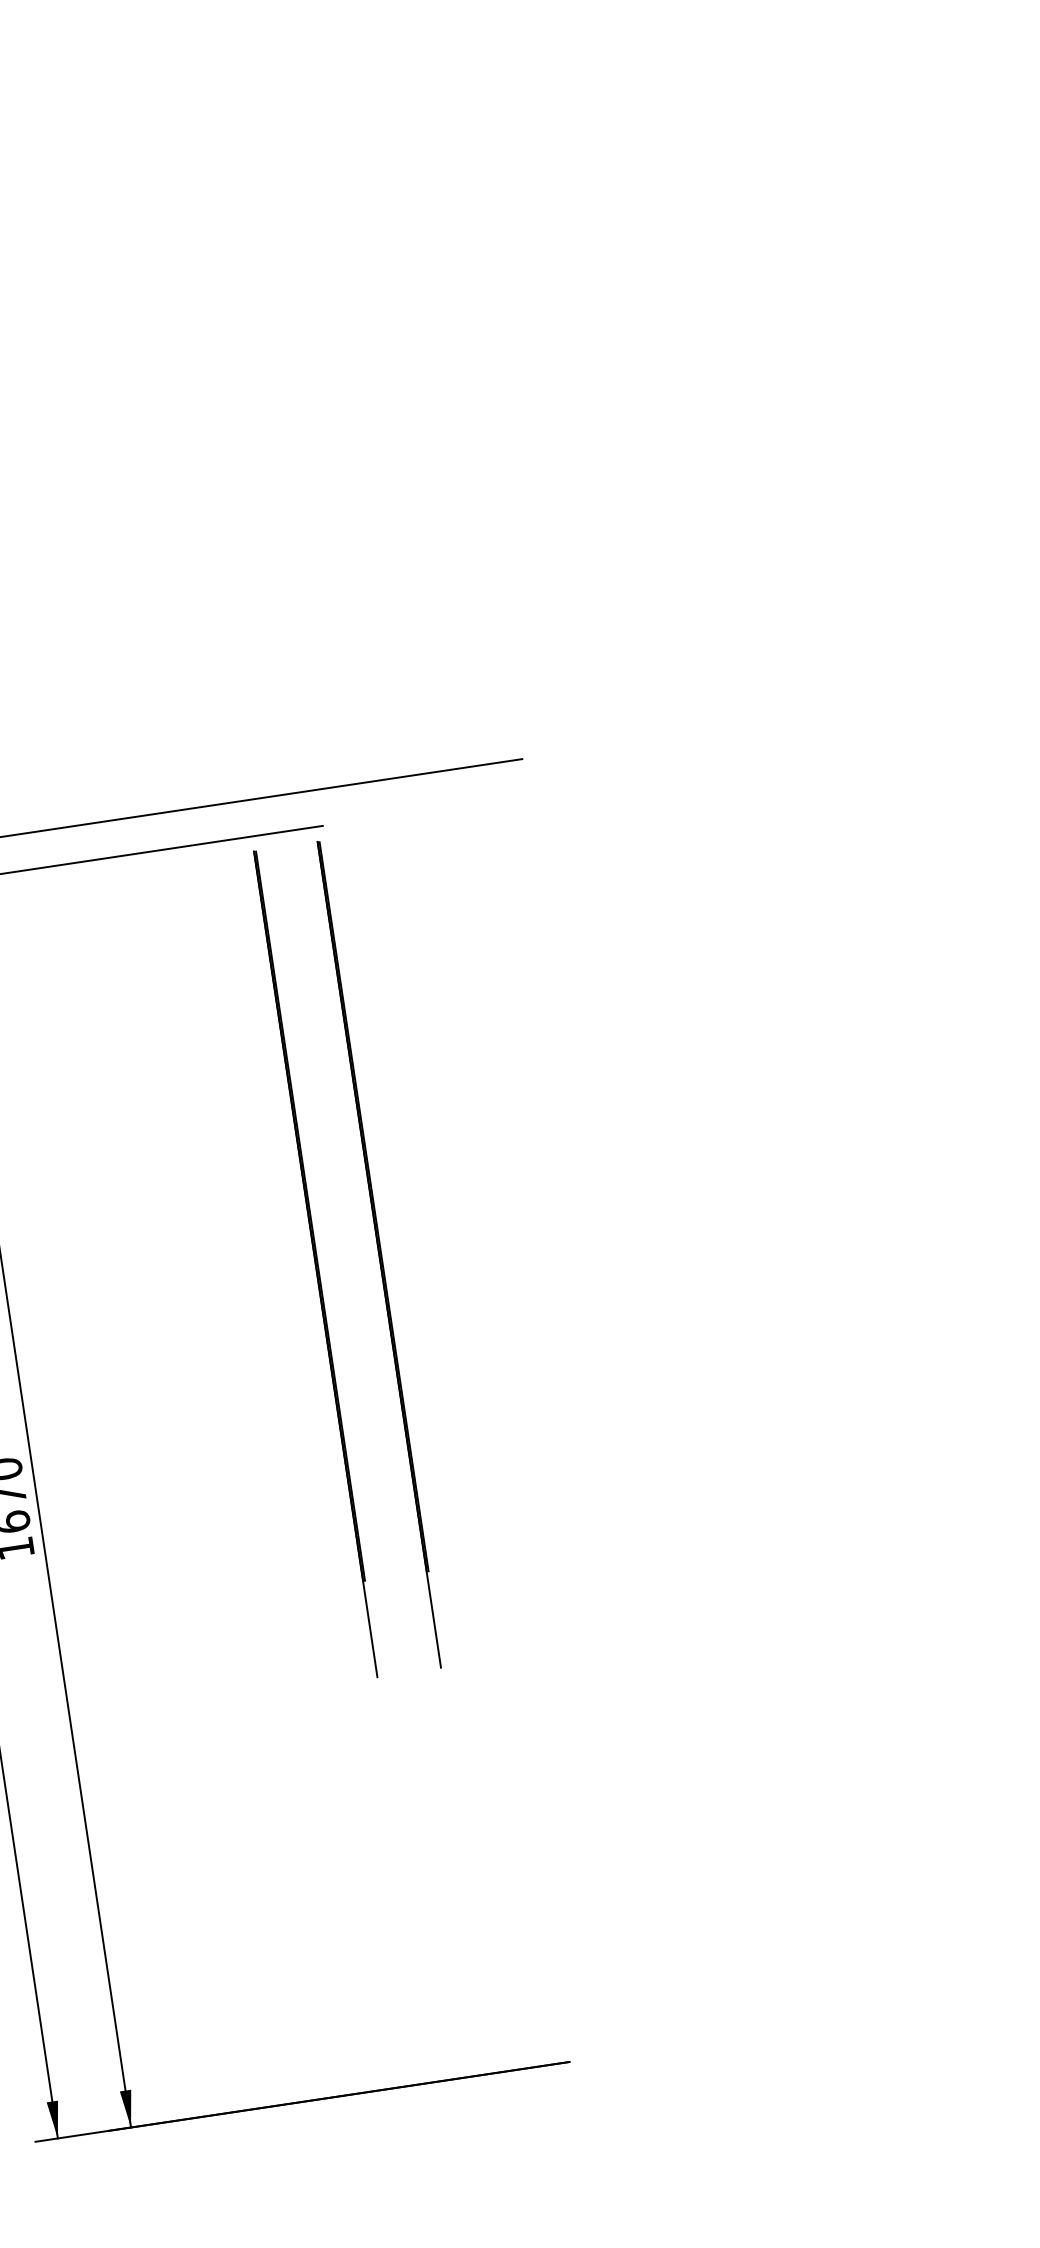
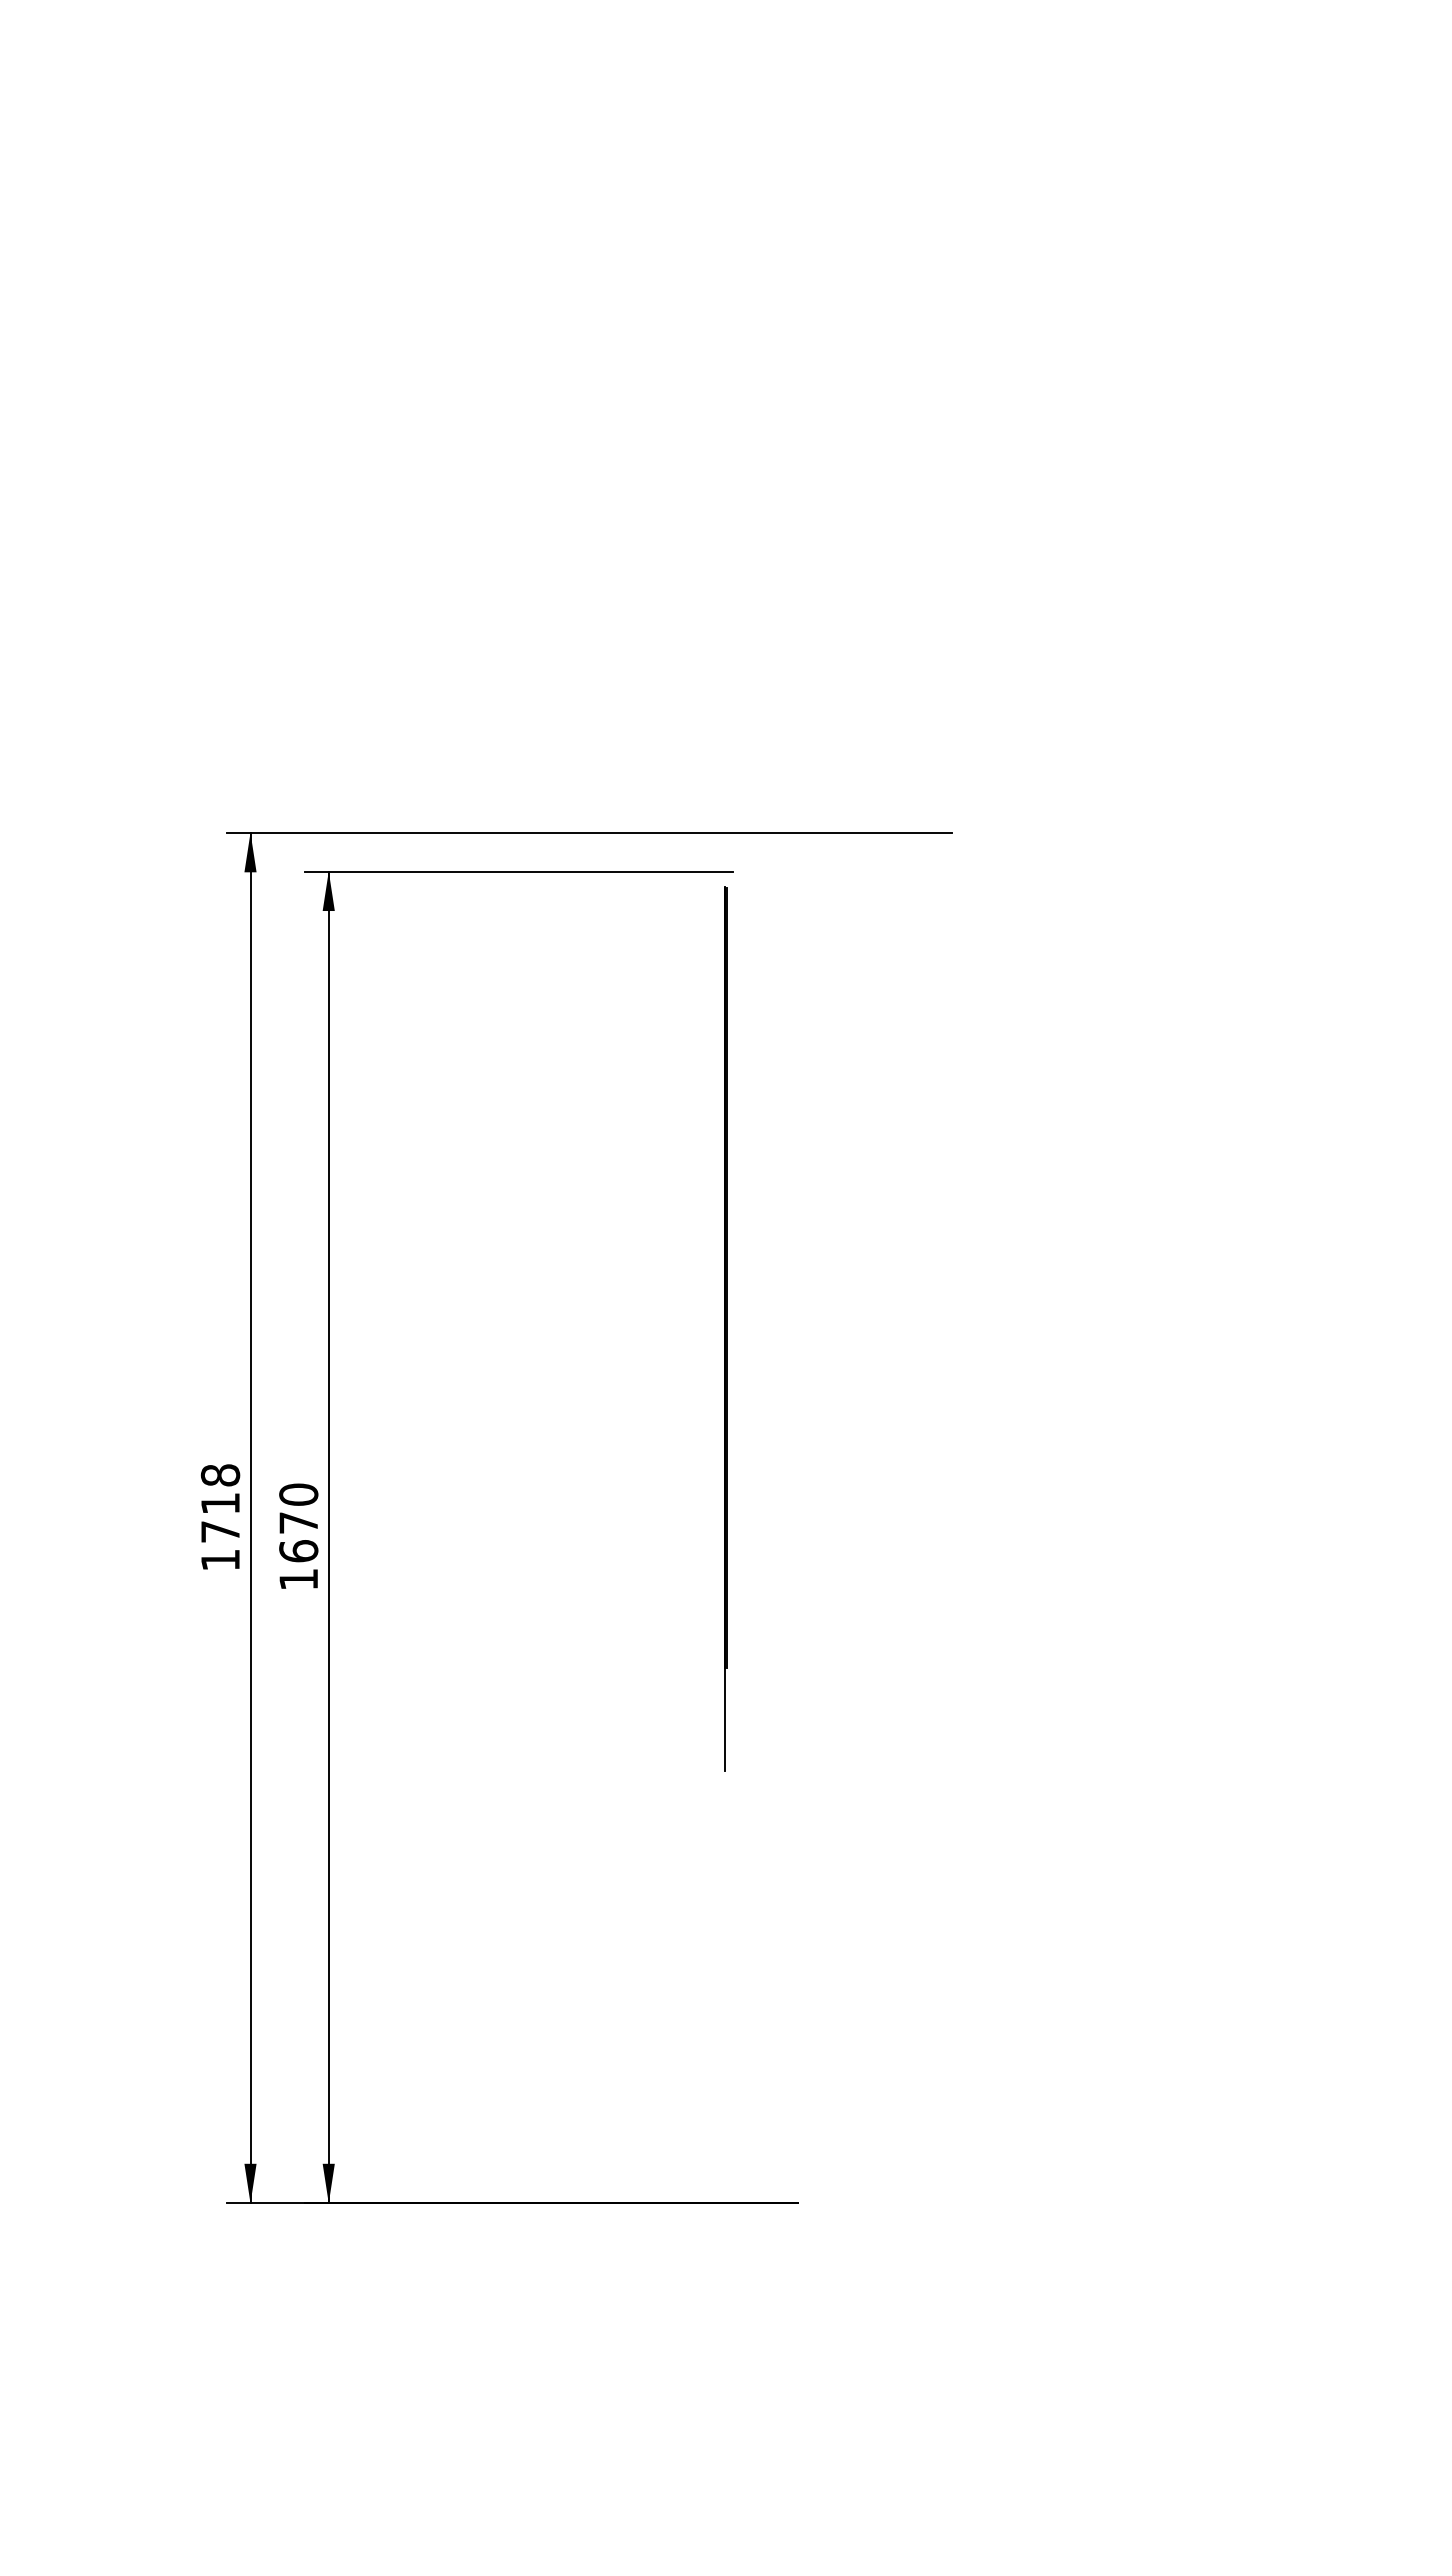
line: (316, 1263) -> (657, 1328), removed

